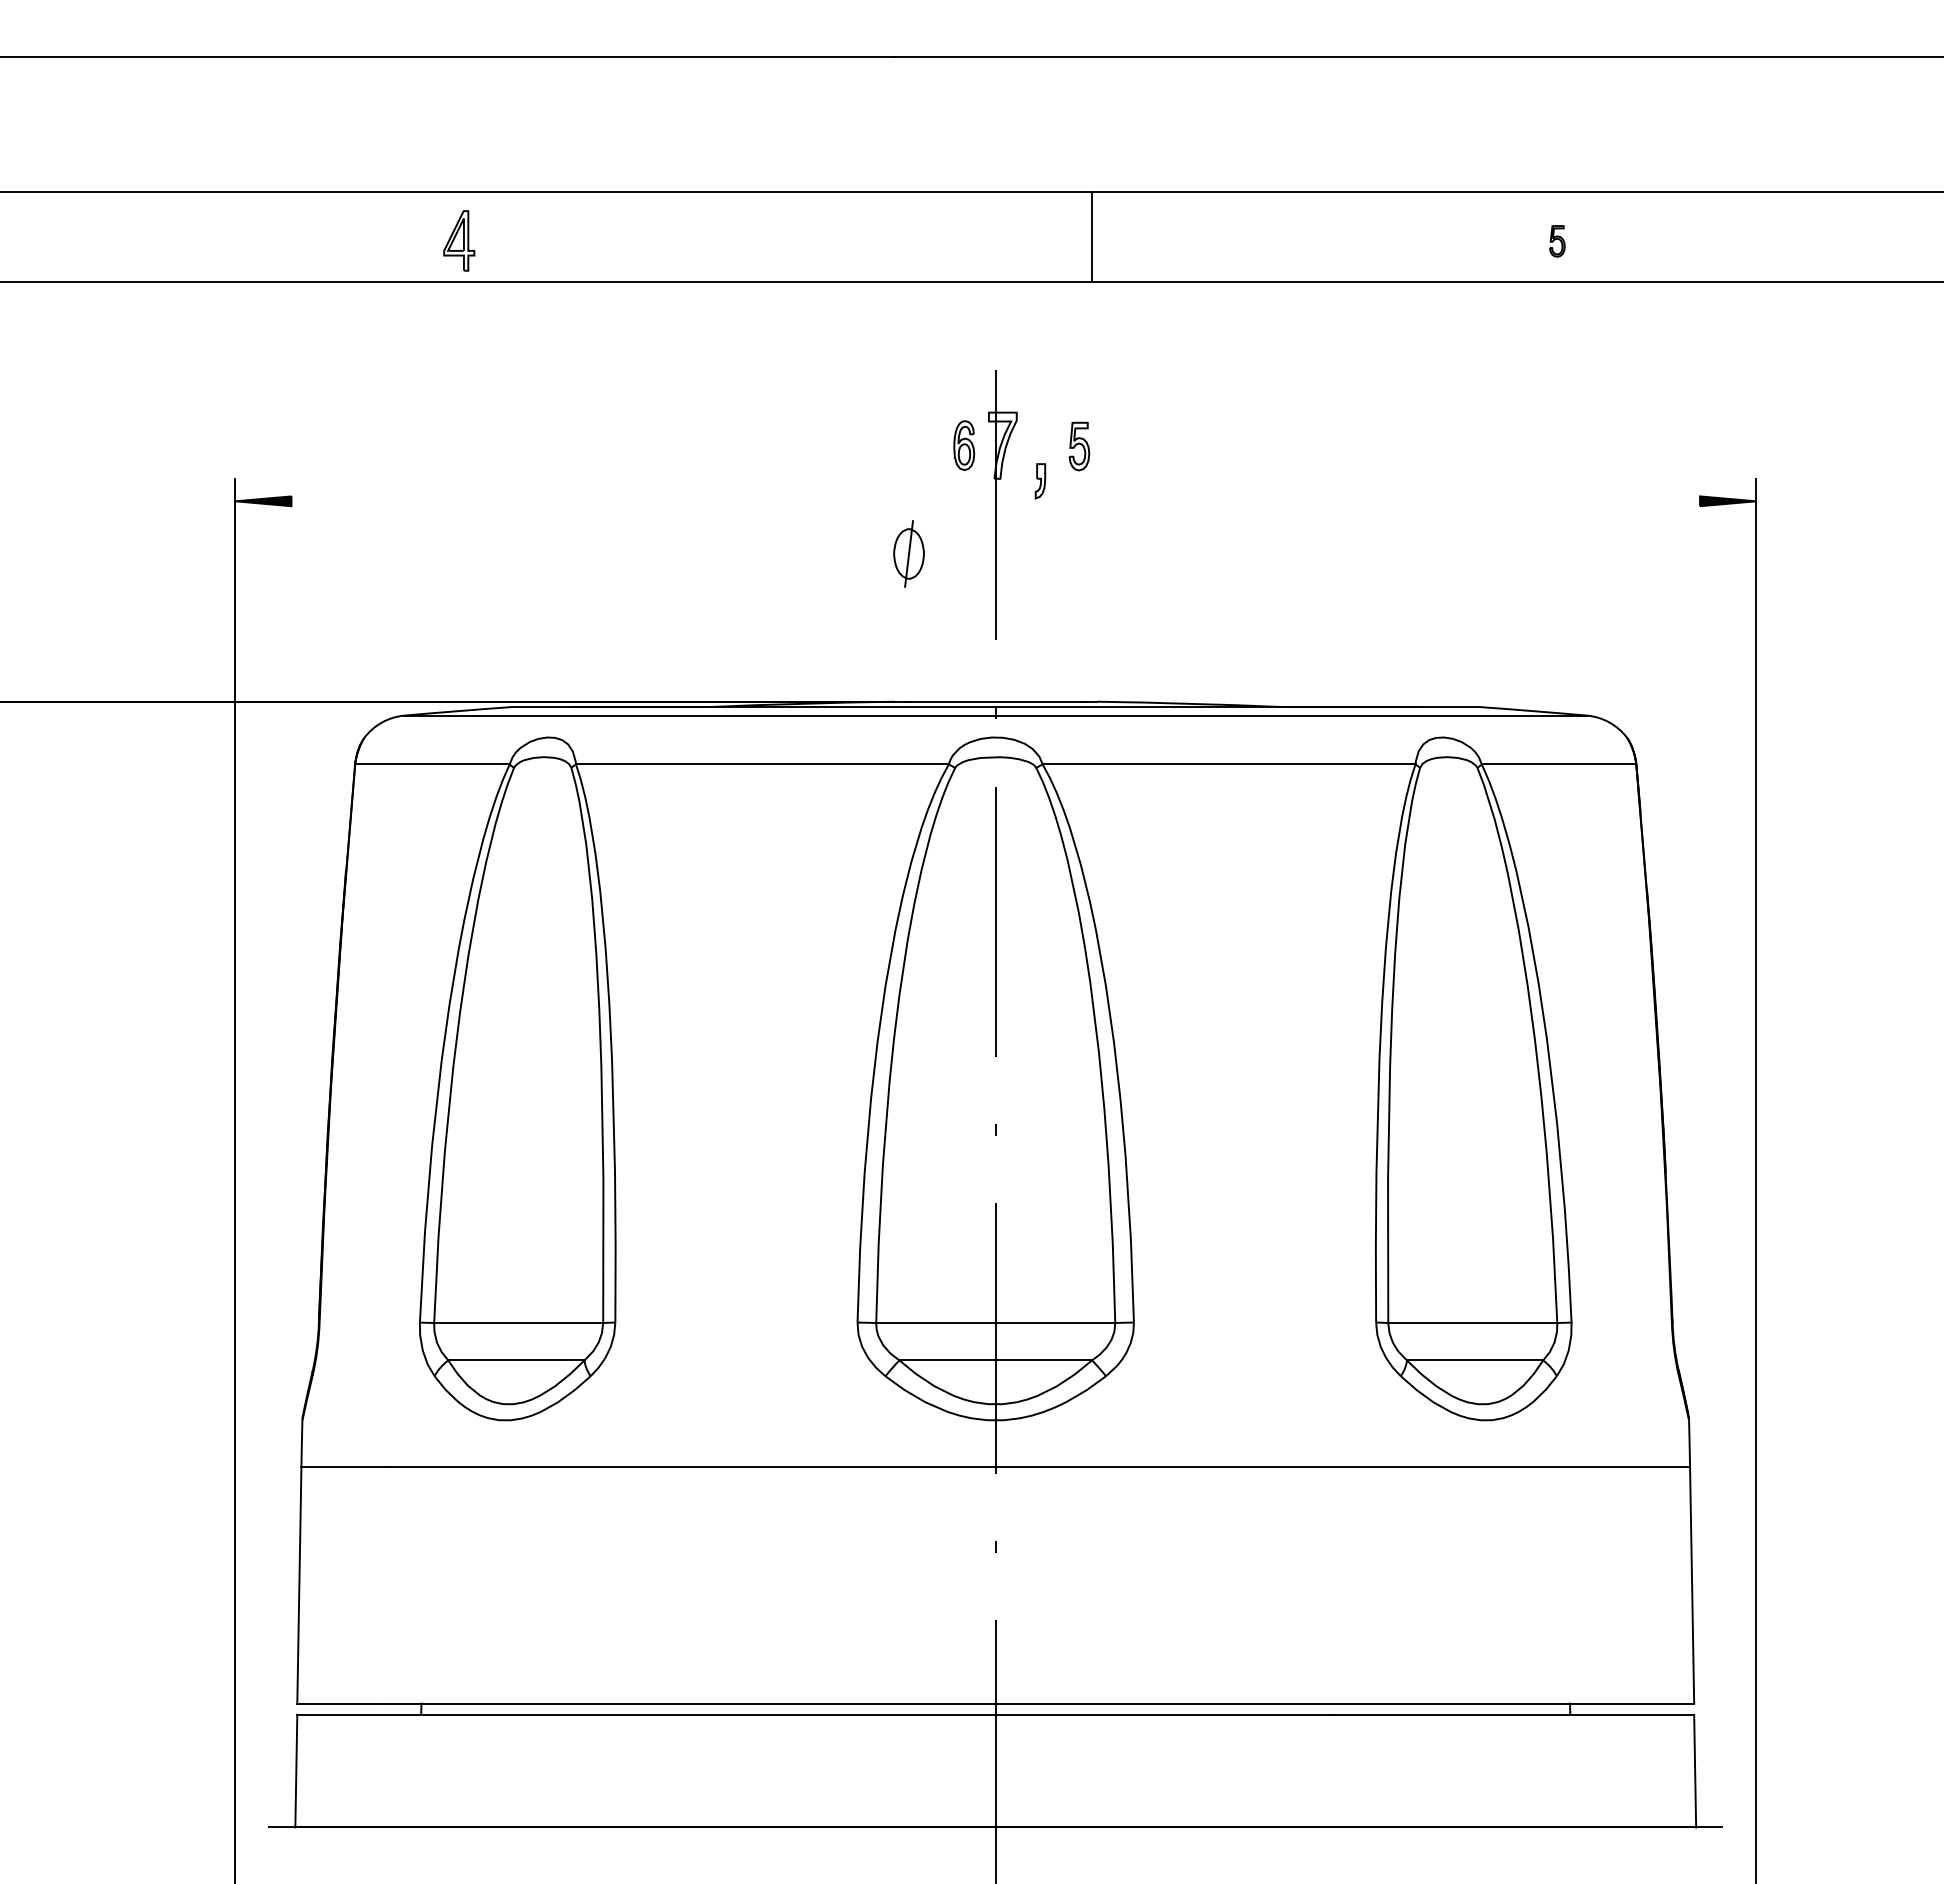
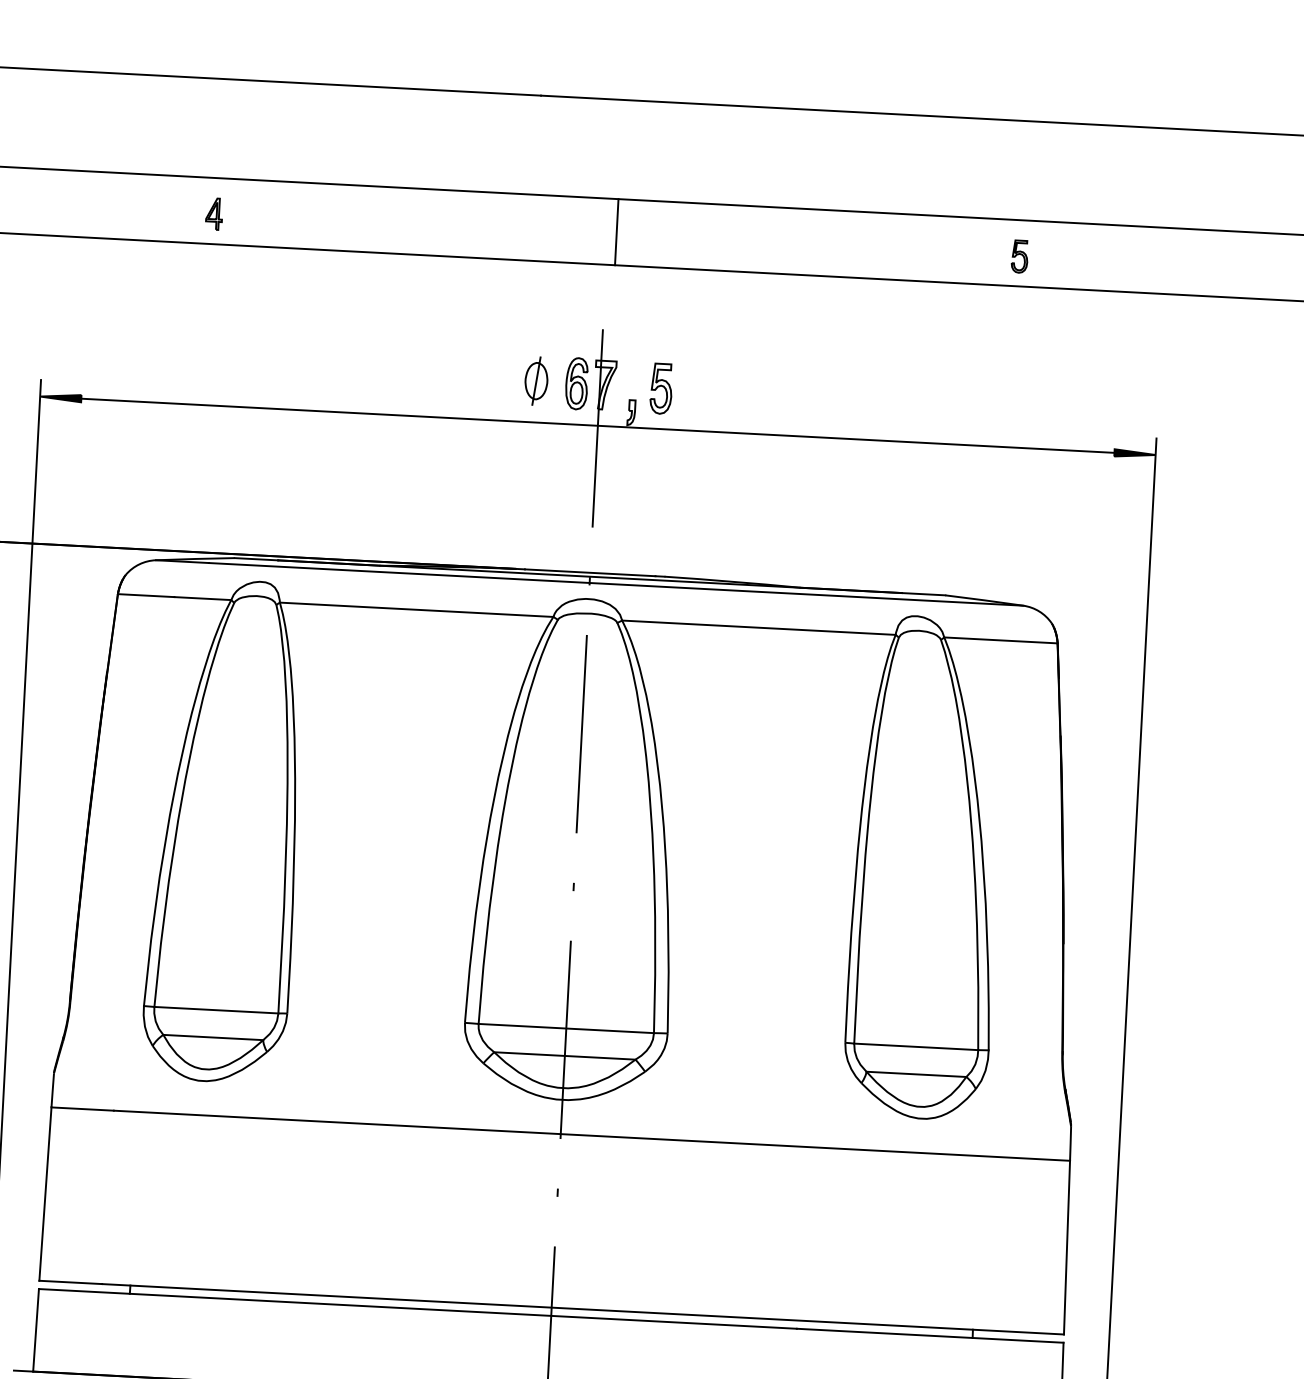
line: (1091, 236) -> (616, 232), moved
part: (458, 240) -> (213, 213), size x0.71
part: (1557, 241) -> (1019, 256), size x1.43
part: (964, 445) -> (577, 383), size x1.43
part: (1079, 446) -> (661, 388), size x1.43
line: (995, 501) -> (597, 425), added
part: (908, 553) -> (536, 380), moved

